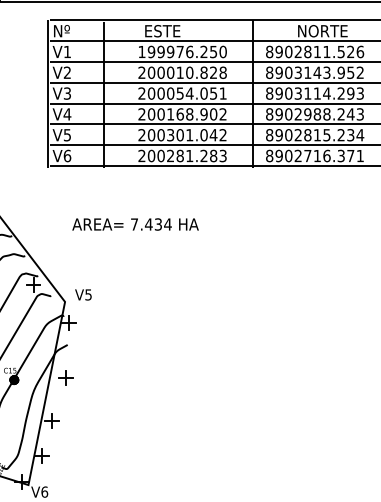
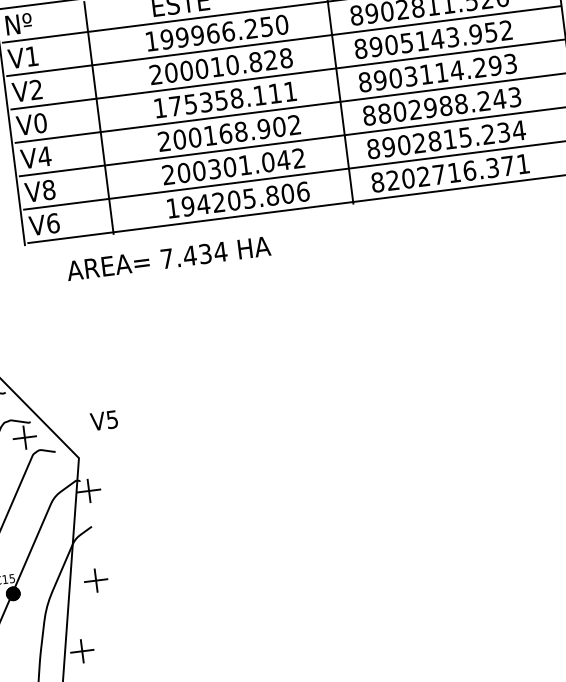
text: (179, 51) -> (211, 32), 199976.250 -> 199966.250
text: (298, 72) -> (407, 42), 8903143.952 -> 8905143.952
text: (67, 93) -> (40, 123), V3 -> V0
text: (177, 93) -> (217, 100), 200054.051 -> 175358.111
text: (278, 114) -> (383, 114), 8902988.243 -> 8802988.243
text: (67, 135) -> (49, 190), V5 -> V8
text: (182, 155) -> (237, 199), 200281.283 -> 194205.806
text: (278, 156) -> (392, 181), 8902716.371 -> 8202716.371
text: (135, 224) -> (168, 258), moved
text: (83, 294) -> (104, 419), moved

